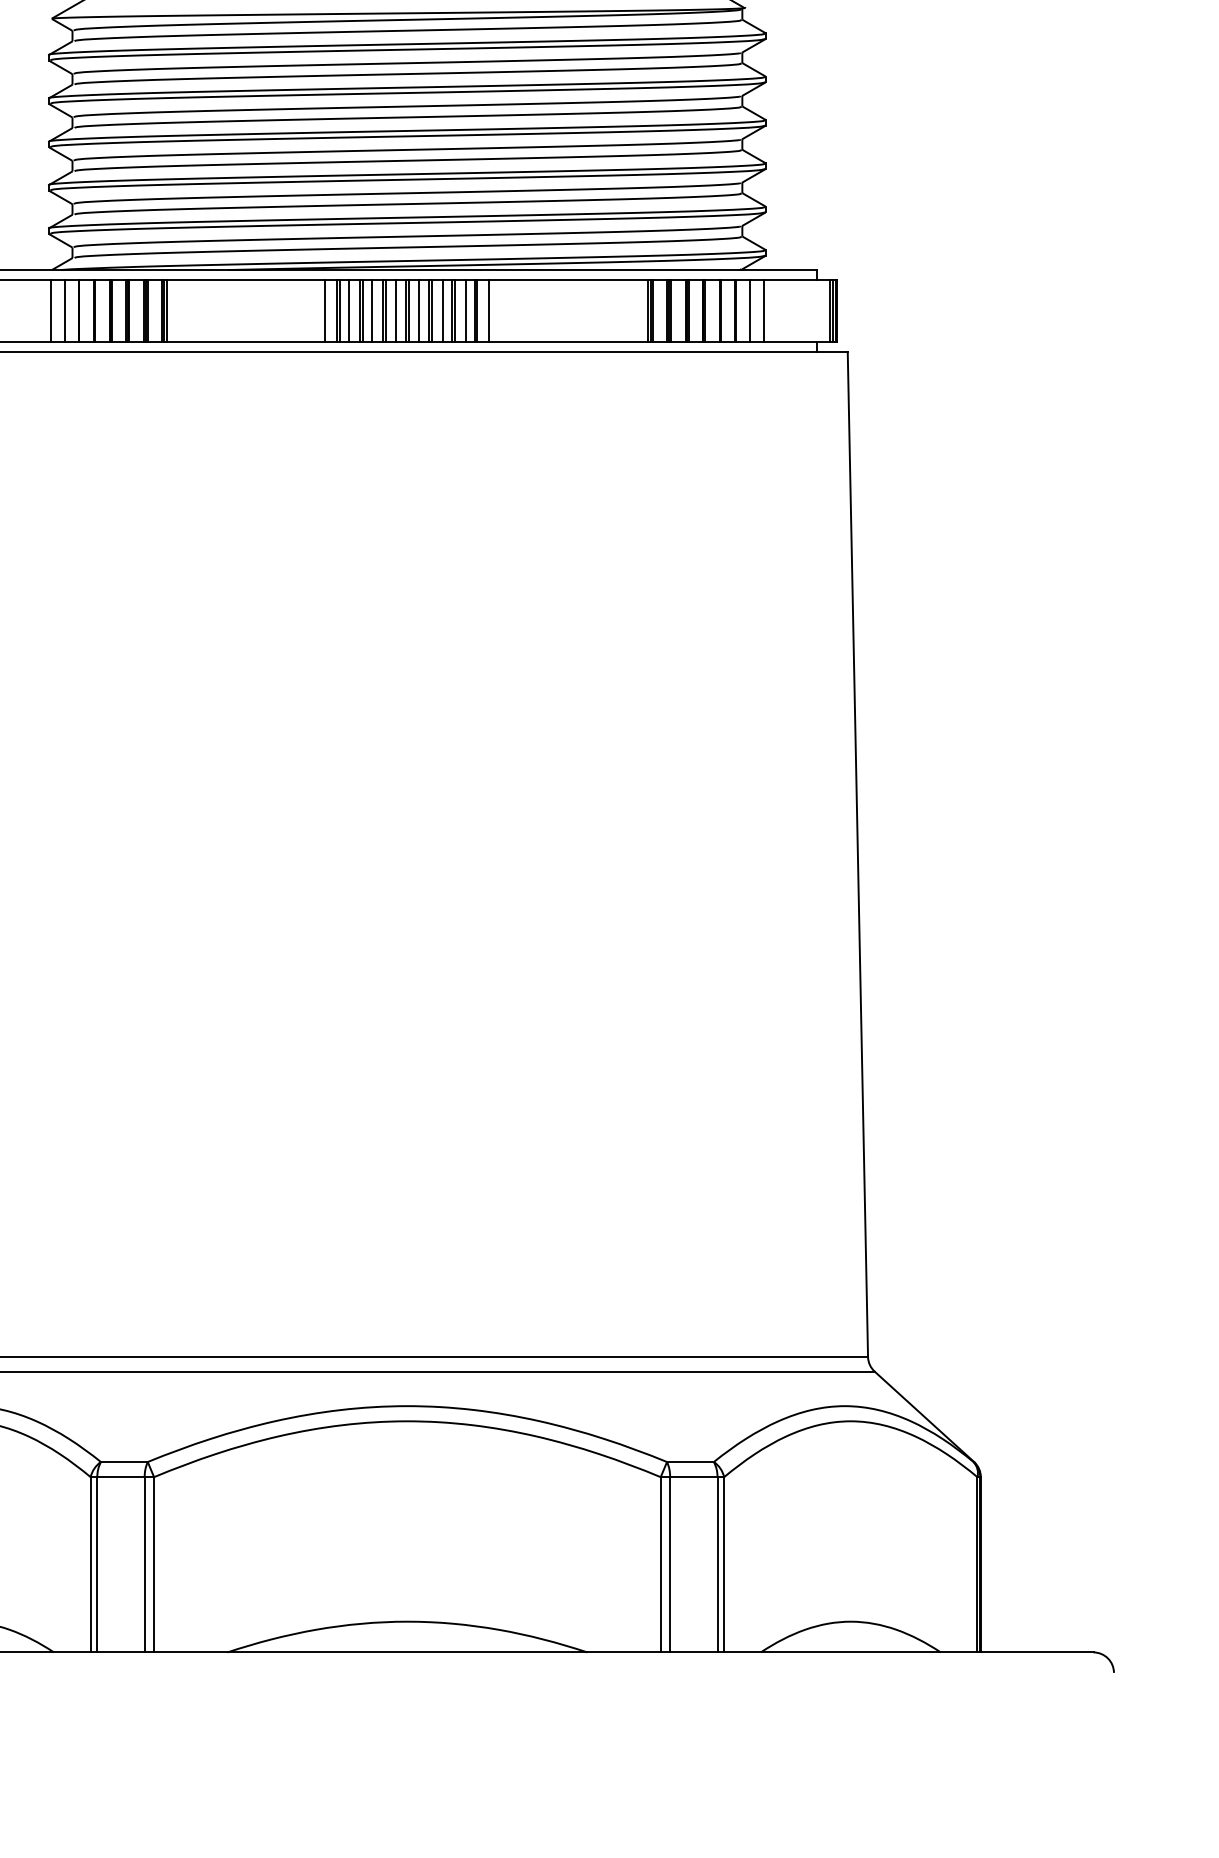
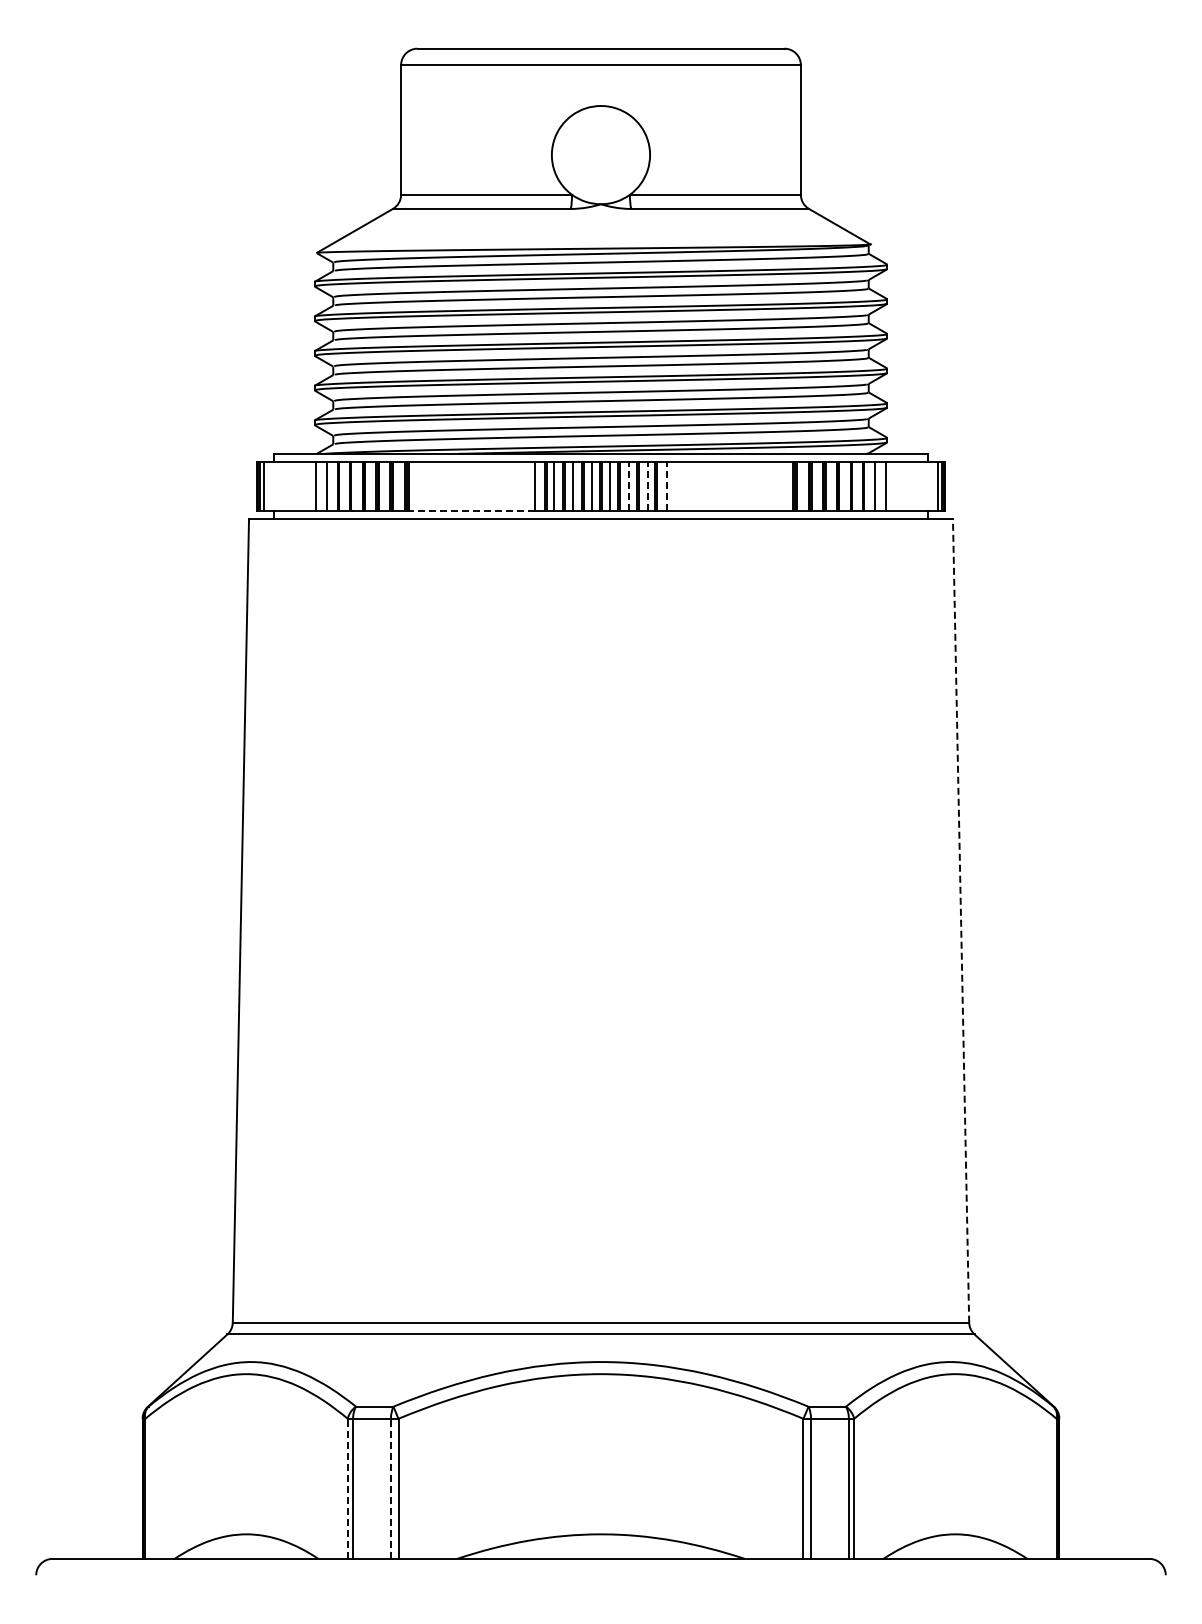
line: (443, 310) -> (629, 486), solid -> dashed
line: (466, 310) -> (648, 486), solid -> dashed
line: (489, 310) -> (666, 486), solid -> dashed
line: (245, 342) -> (471, 511), solid -> dashed
line: (858, 855) -> (961, 921), solid -> dashed
line: (90, 1564) -> (347, 1488), solid -> dashed
line: (144, 1564) -> (390, 1488), solid -> dashed

